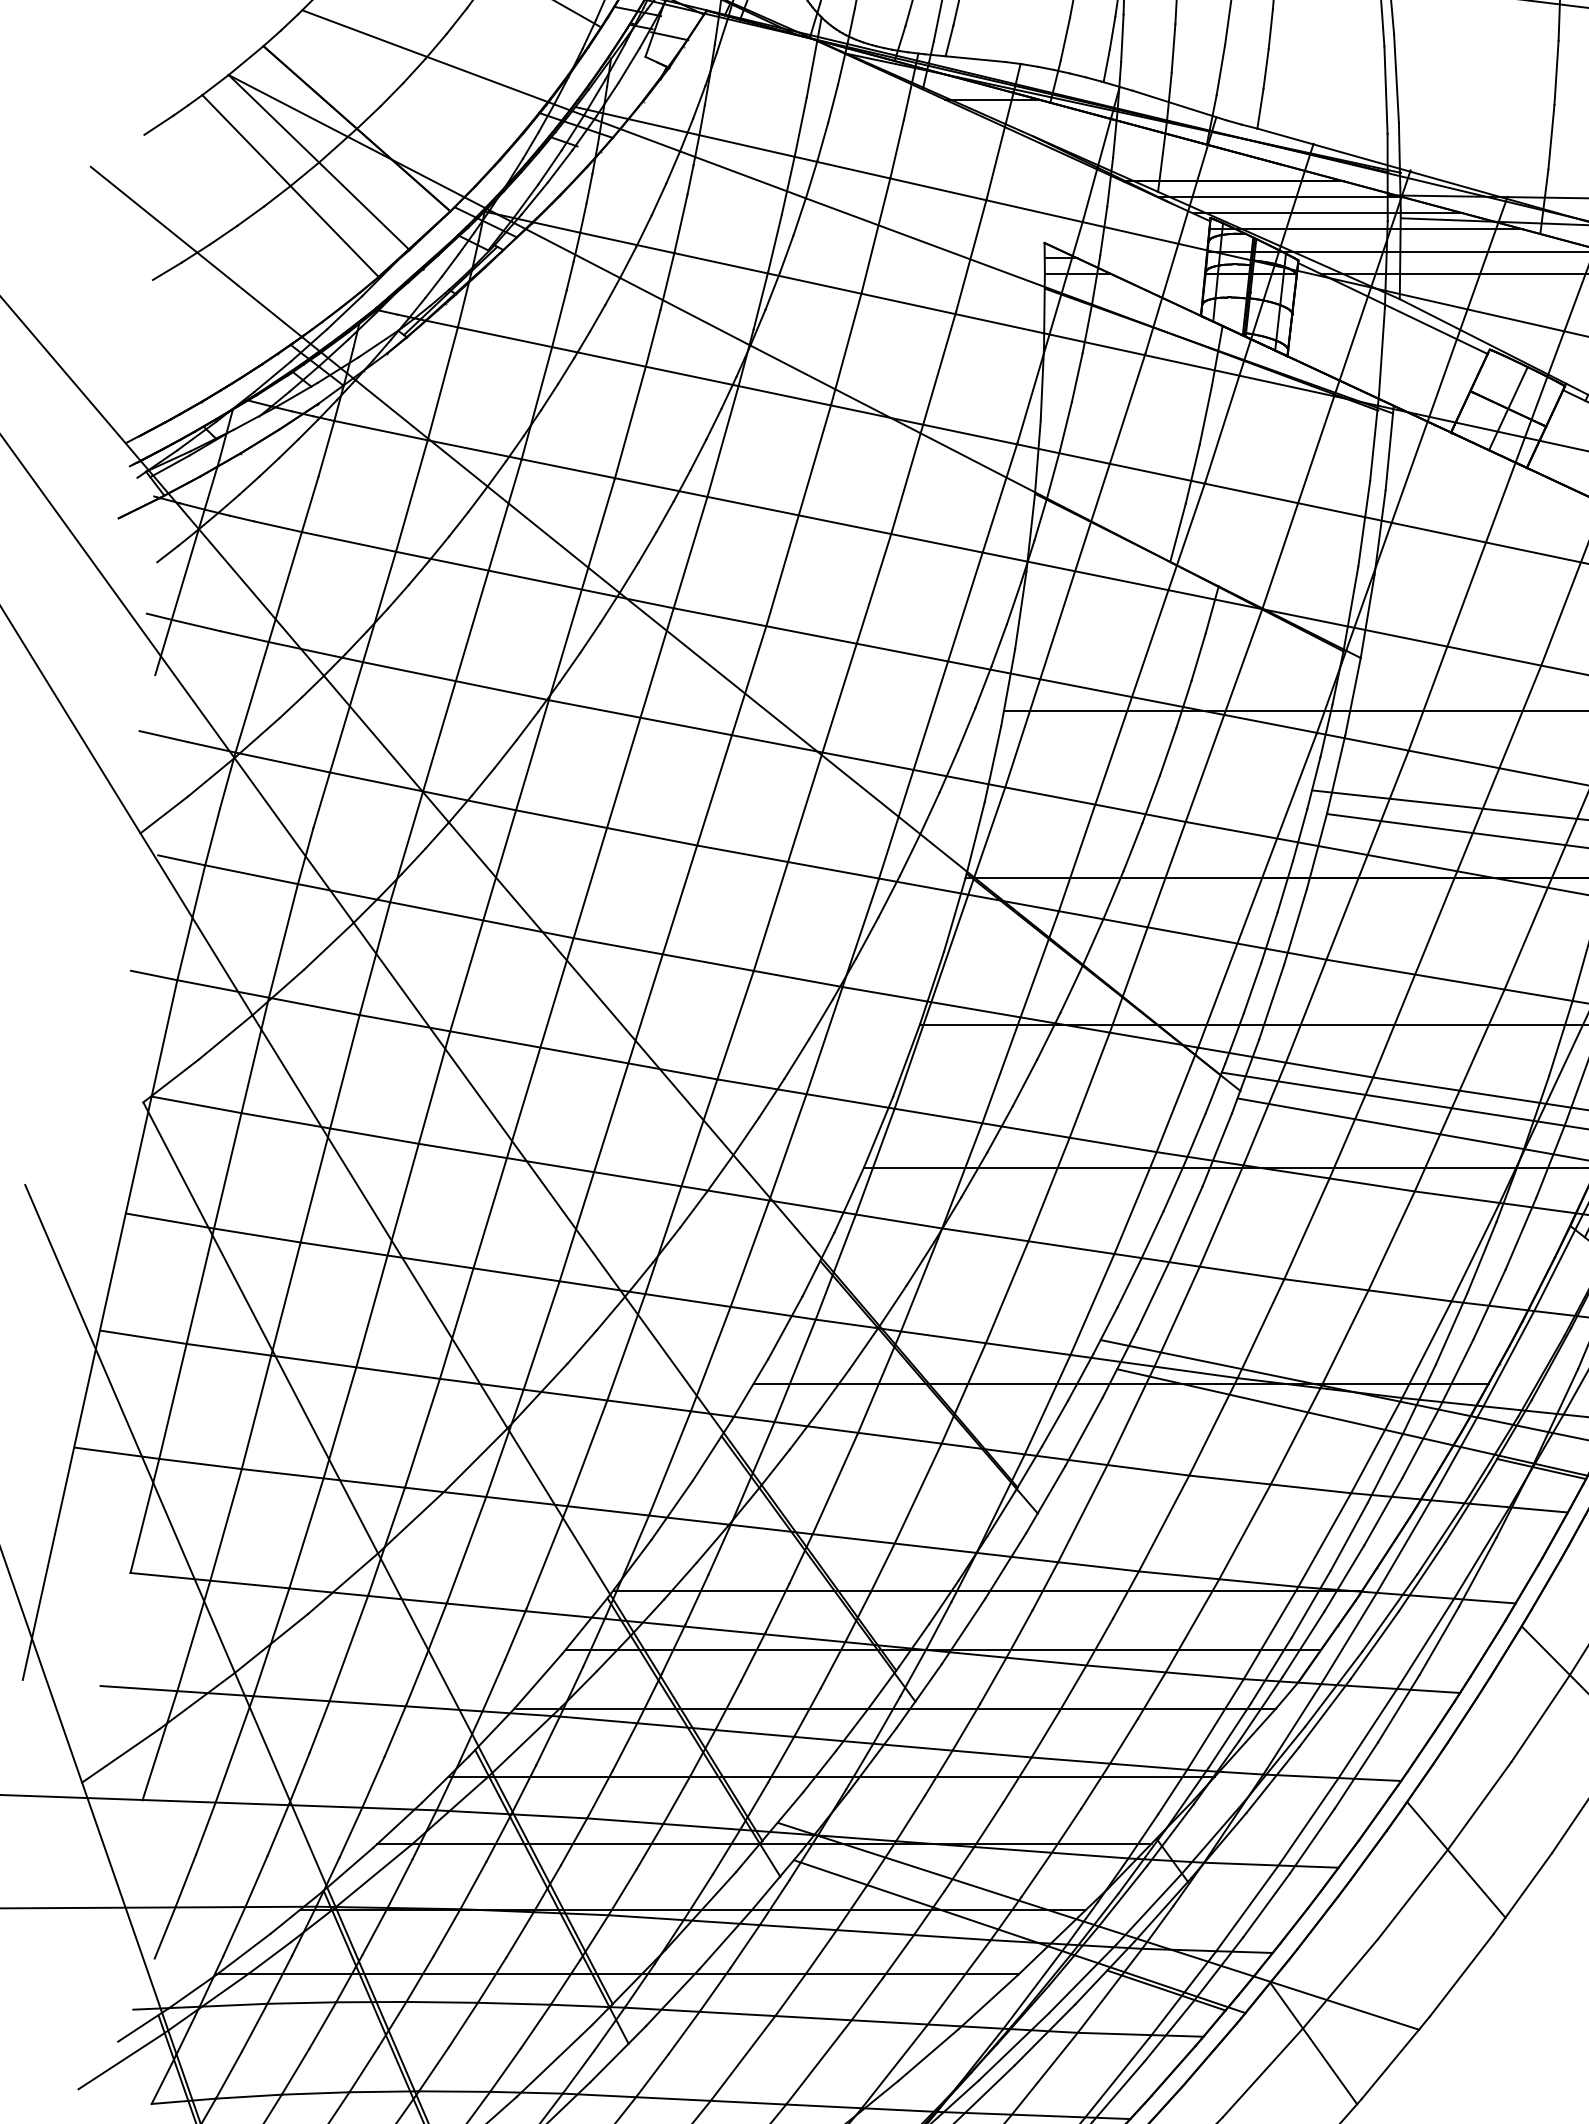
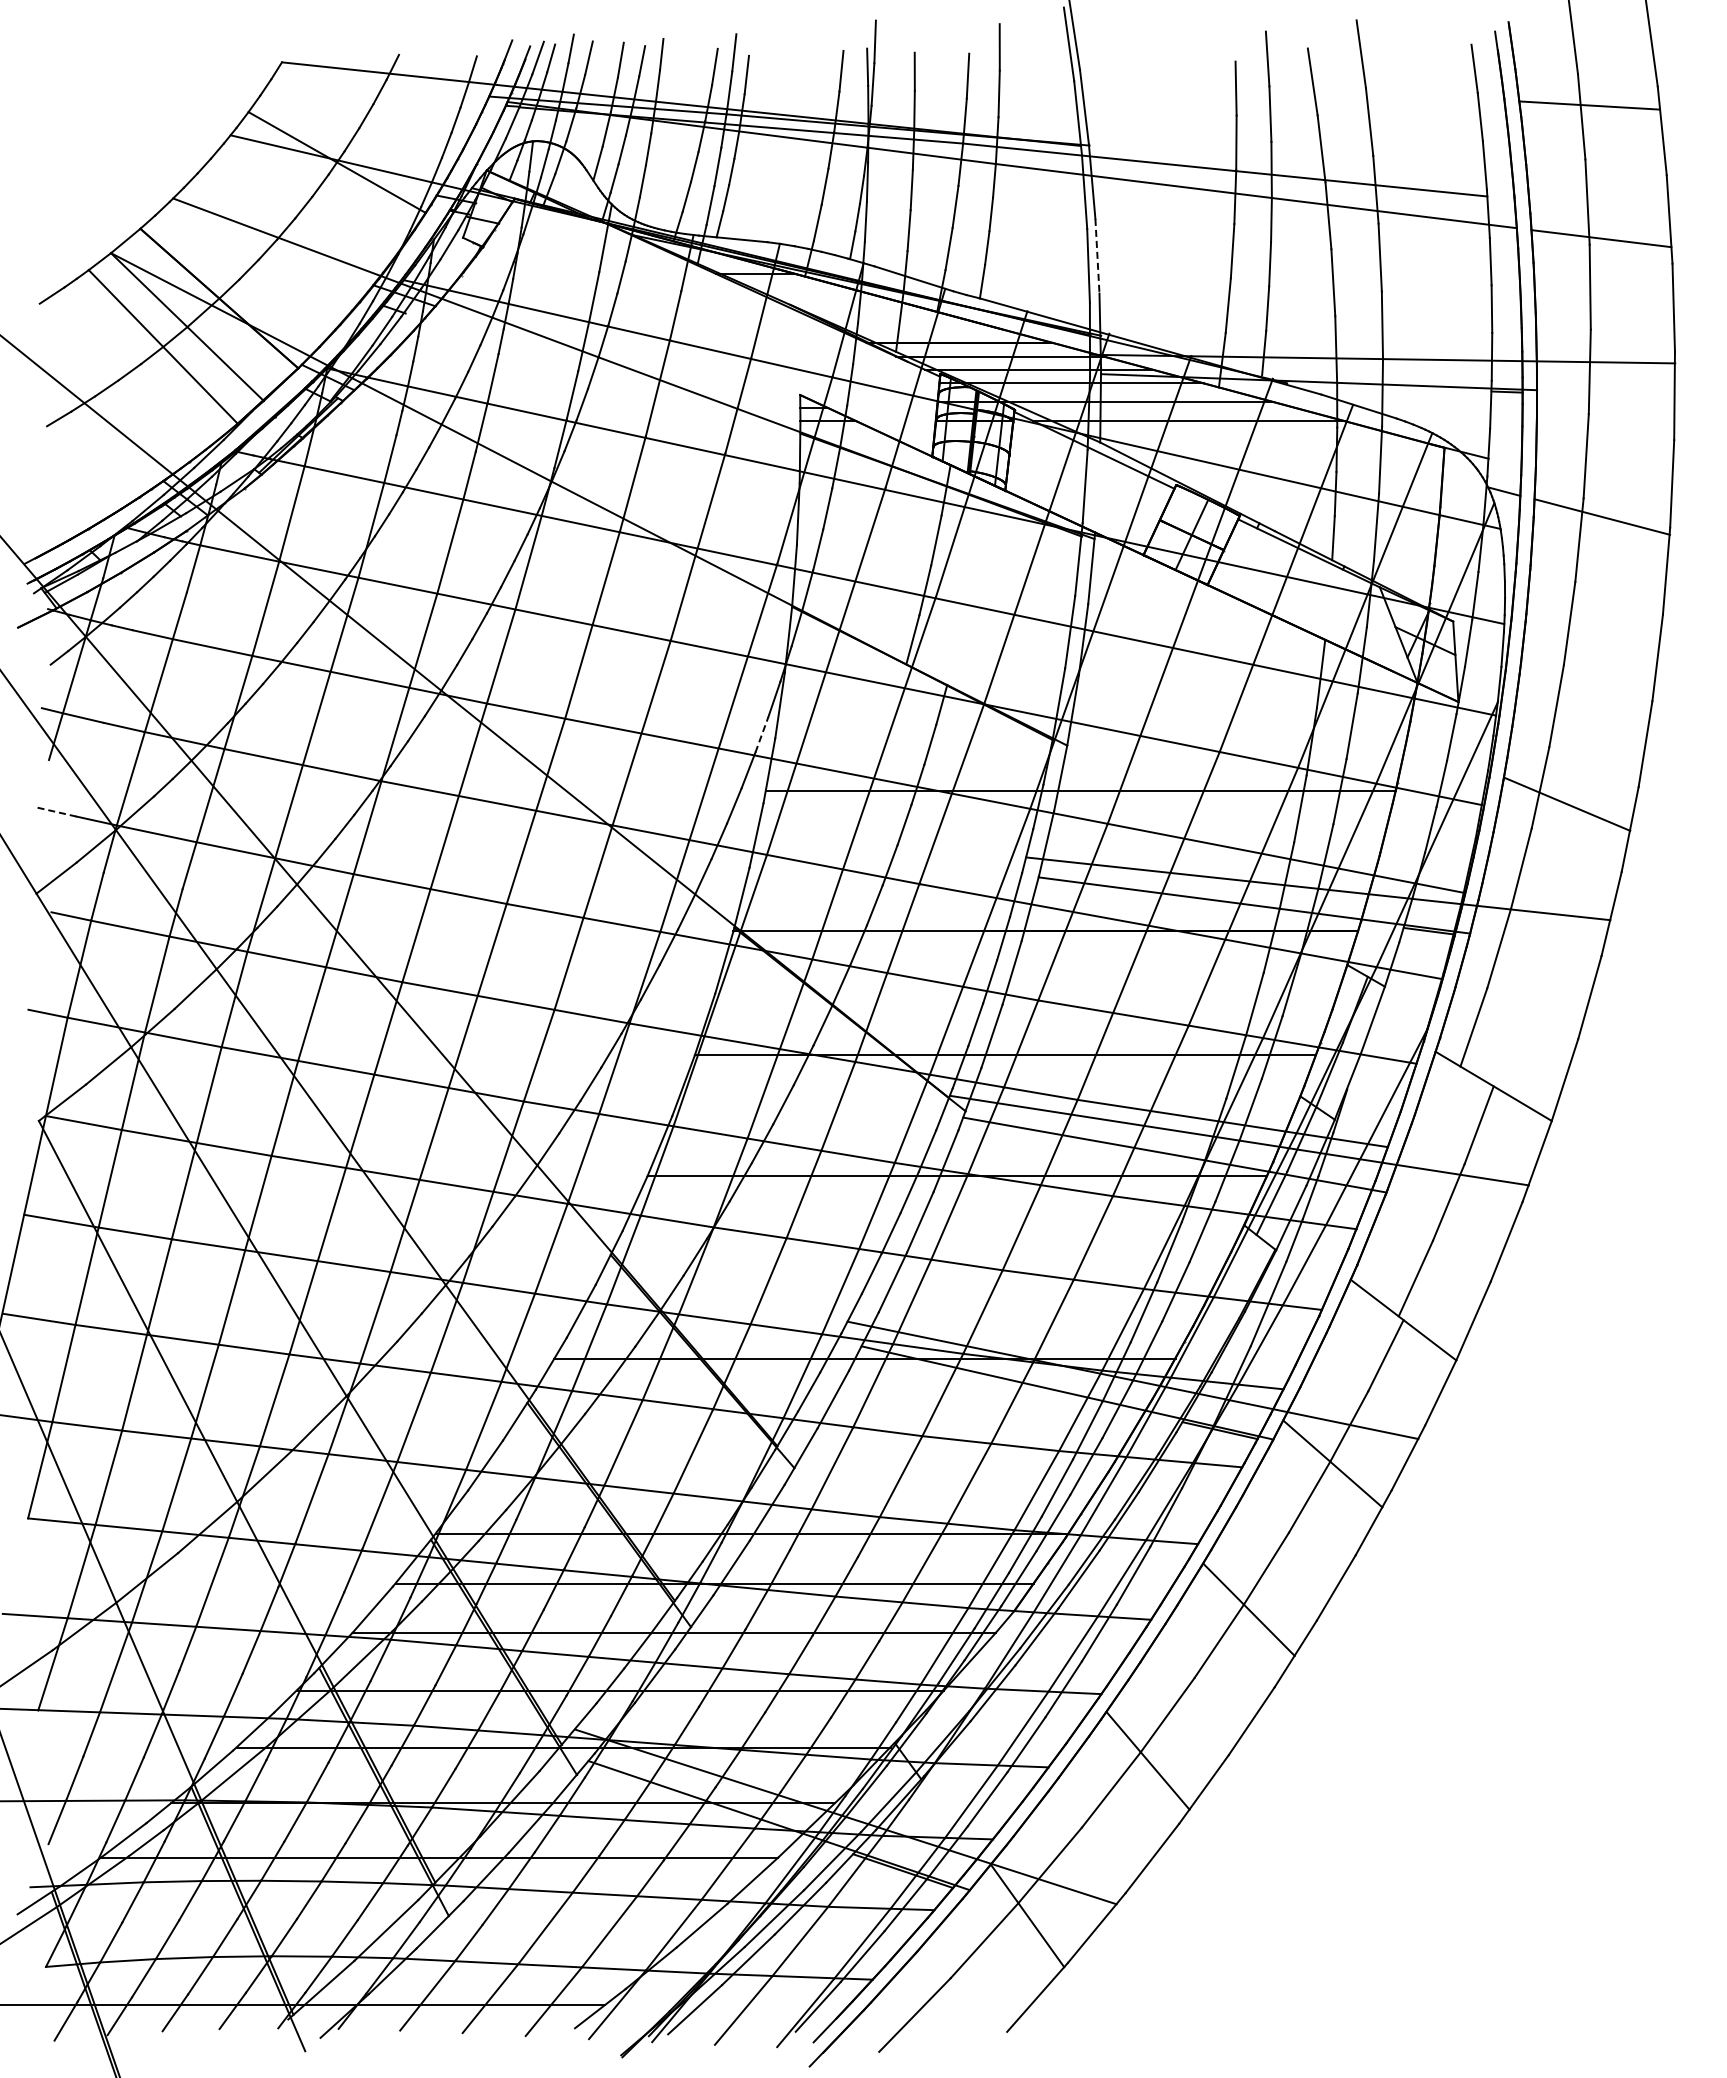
line: (1396, 78) -> (1097, 256), solid -> dashed
line: (998, 644) -> (761, 734), solid -> dashed
line: (164, 736) -> (56, 811), solid -> dashed

